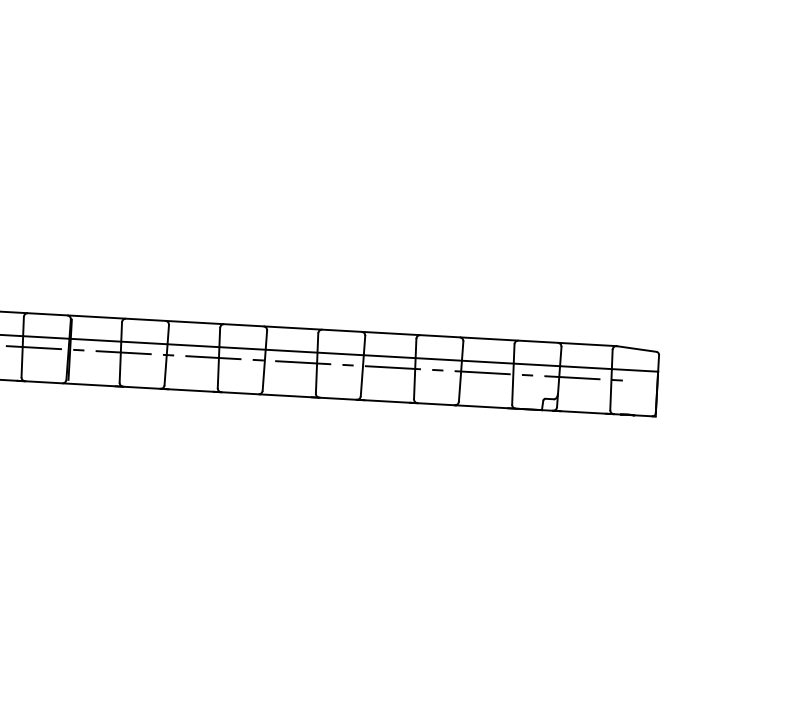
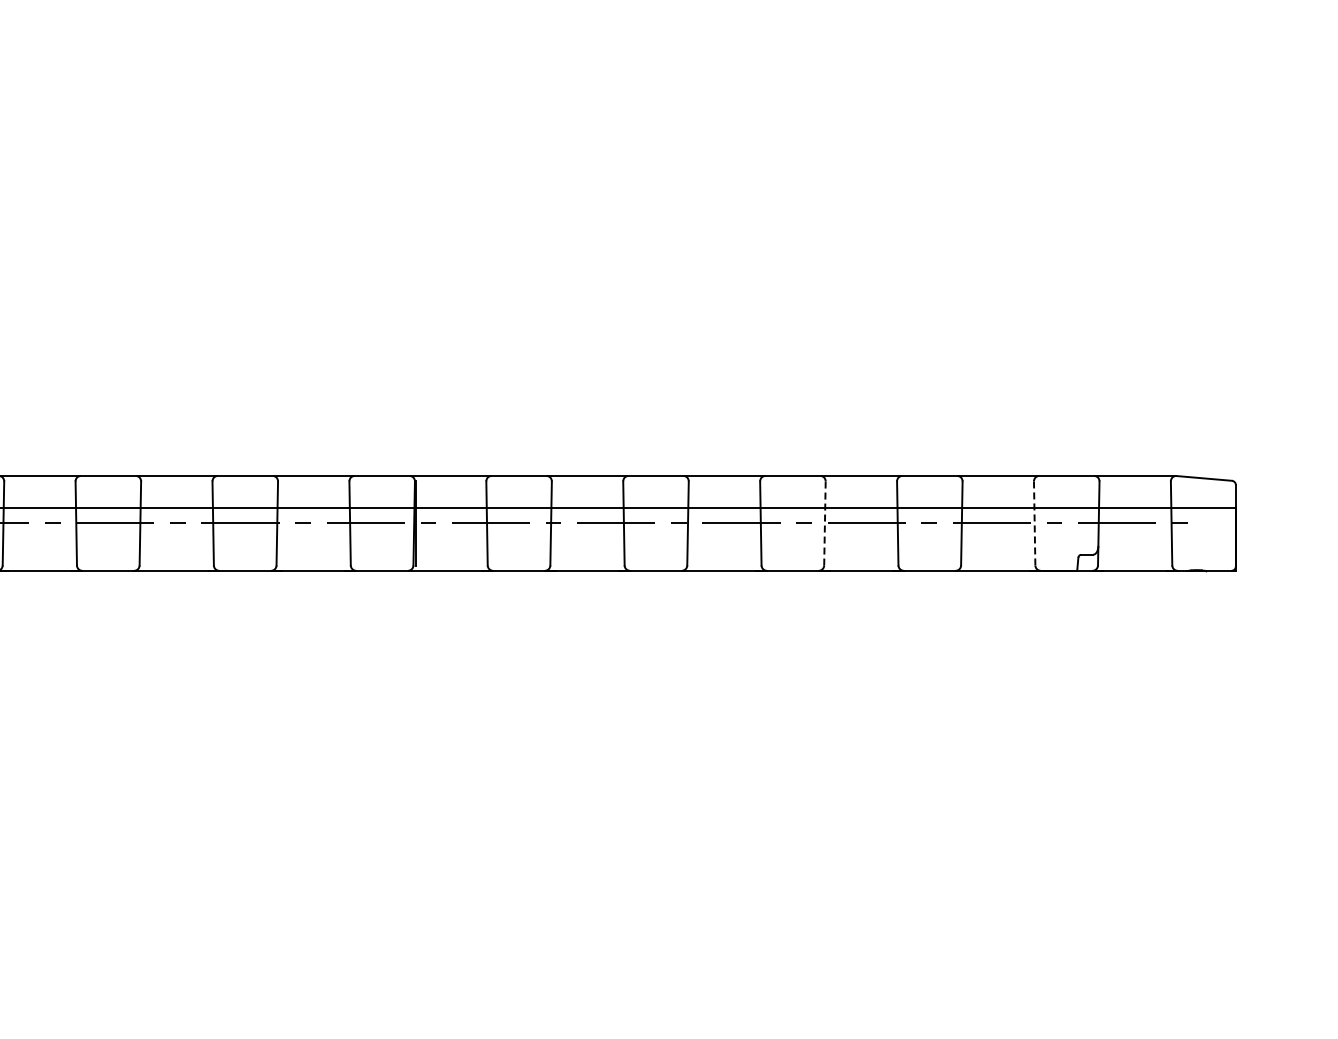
line: (362, 366) -> (824, 523), solid -> dashed
line: (513, 374) -> (1034, 523), solid -> dashed

